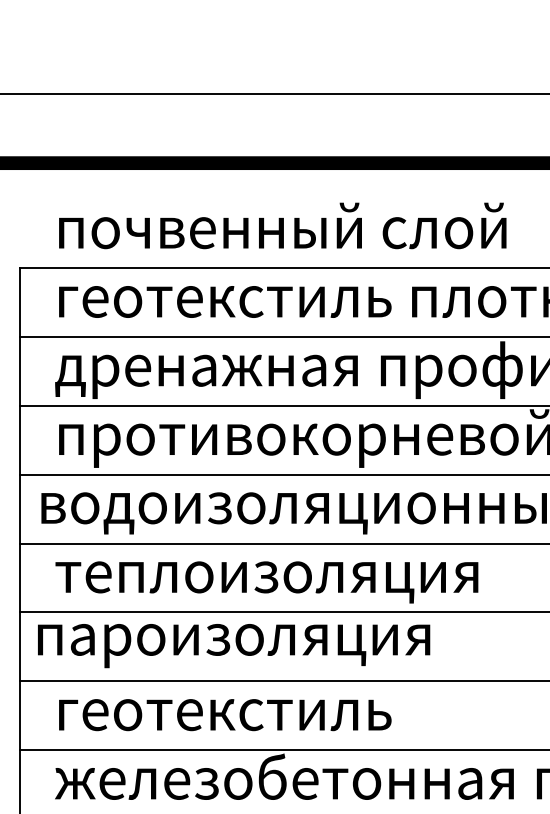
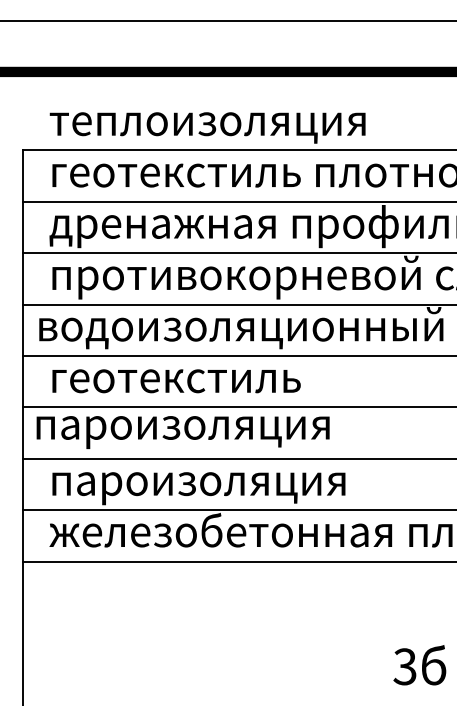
text: (280, 230) -> (217, 122), почвенный слой -> теплоизоляция
text: (266, 581) -> (207, 384), теплоизоляция -> геотекстиль
text: (263, 720) -> (205, 488), геотекстиль -> пароизоляция

